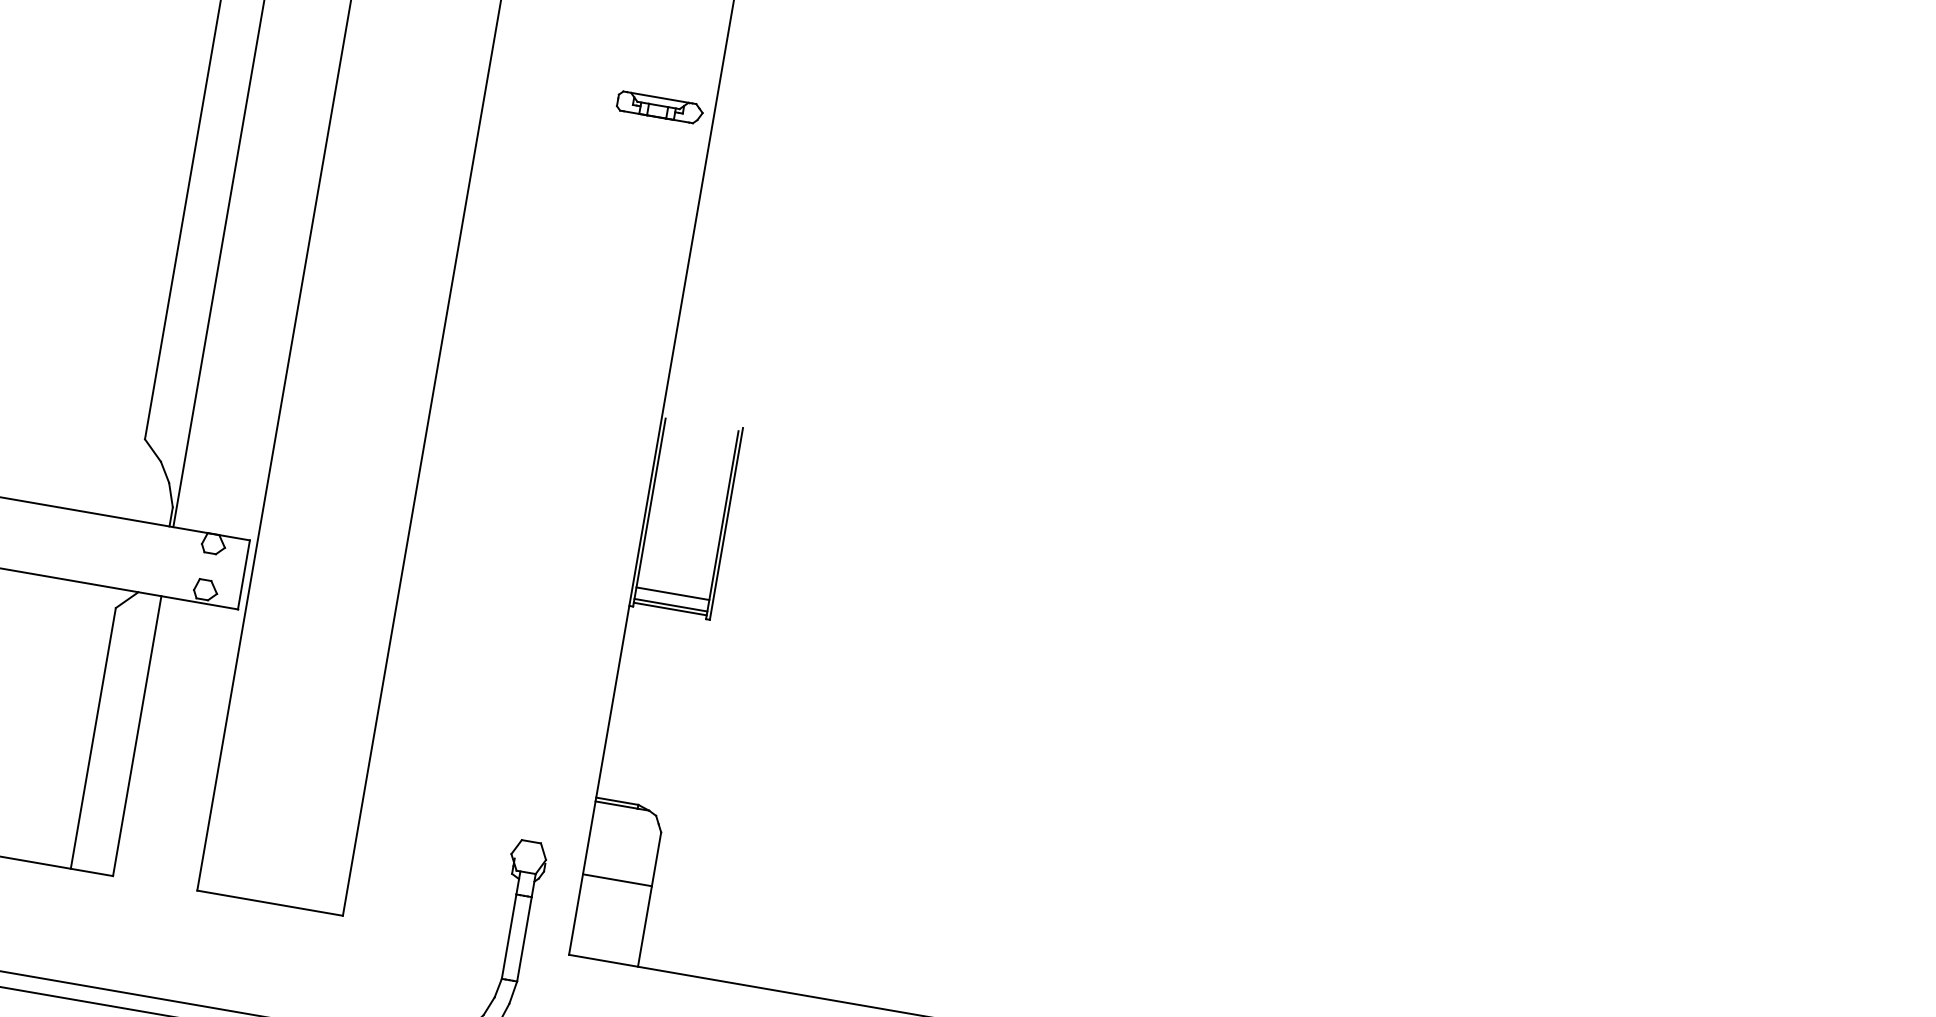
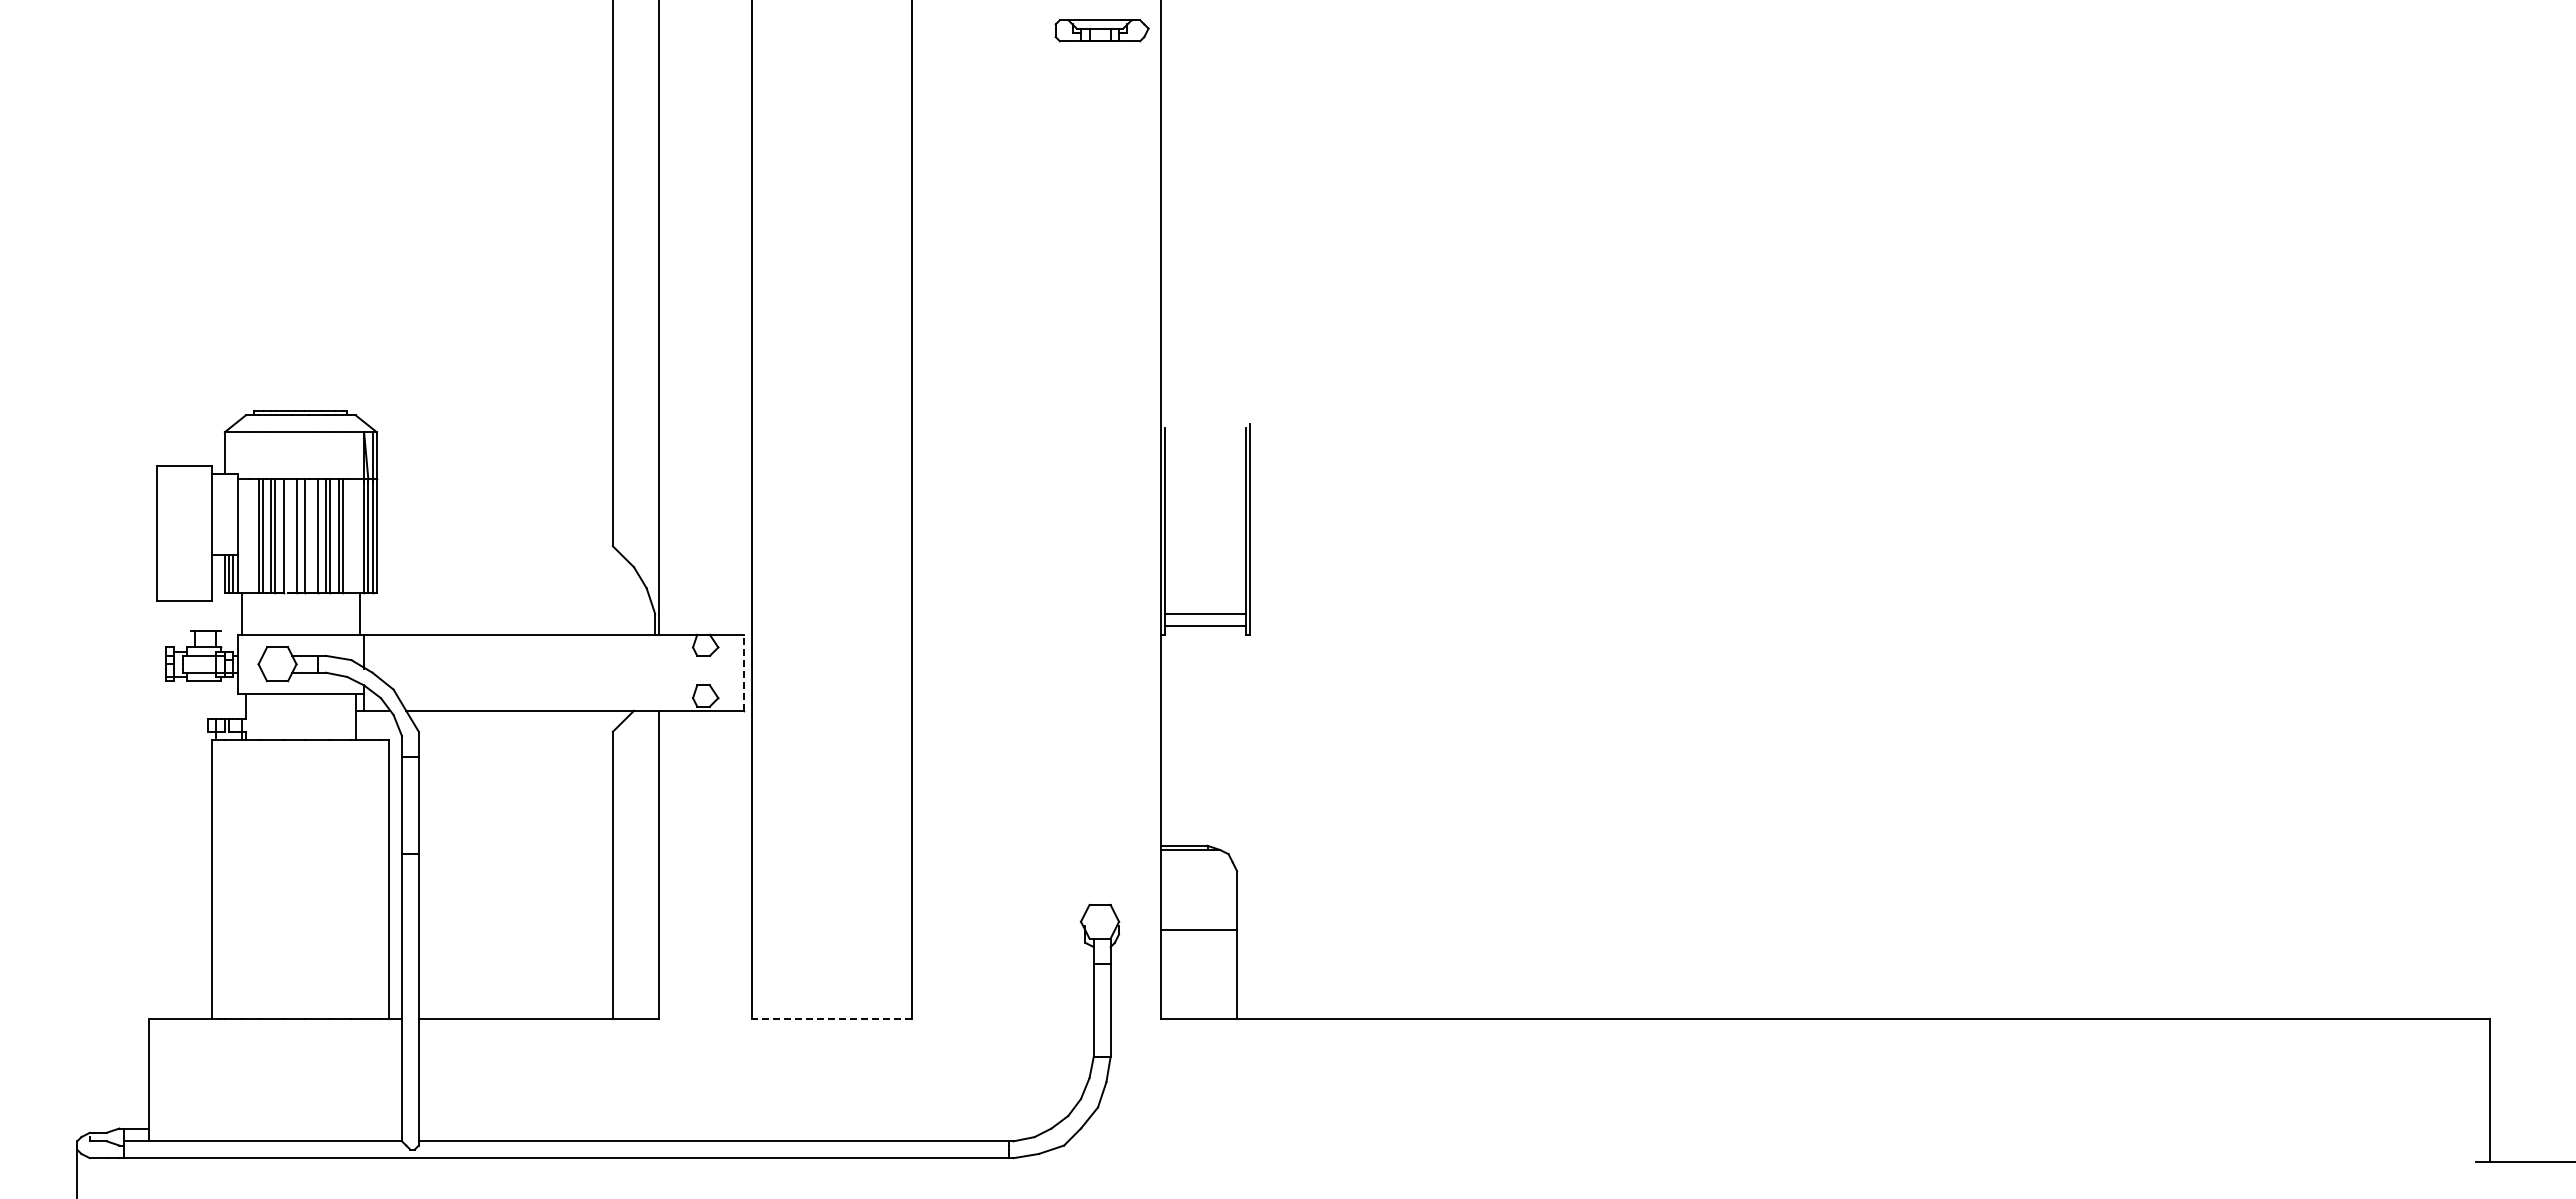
part: (659, 107) -> (1101, 30), moved
line: (243, 574) -> (743, 672), solid -> dashed
line: (670, 608) -> (1205, 630), removed
line: (269, 902) -> (831, 1018), solid -> dashed

